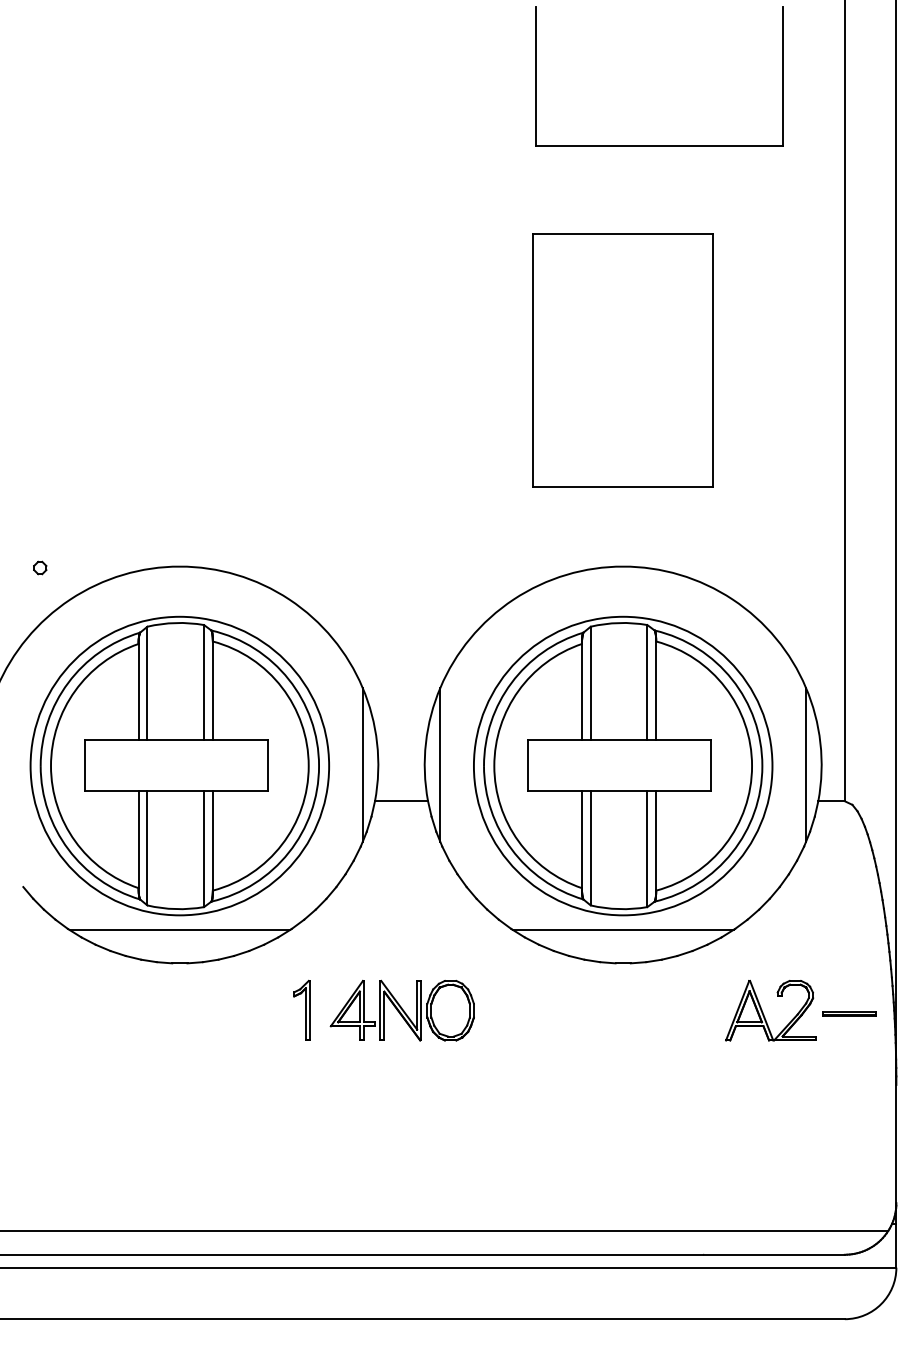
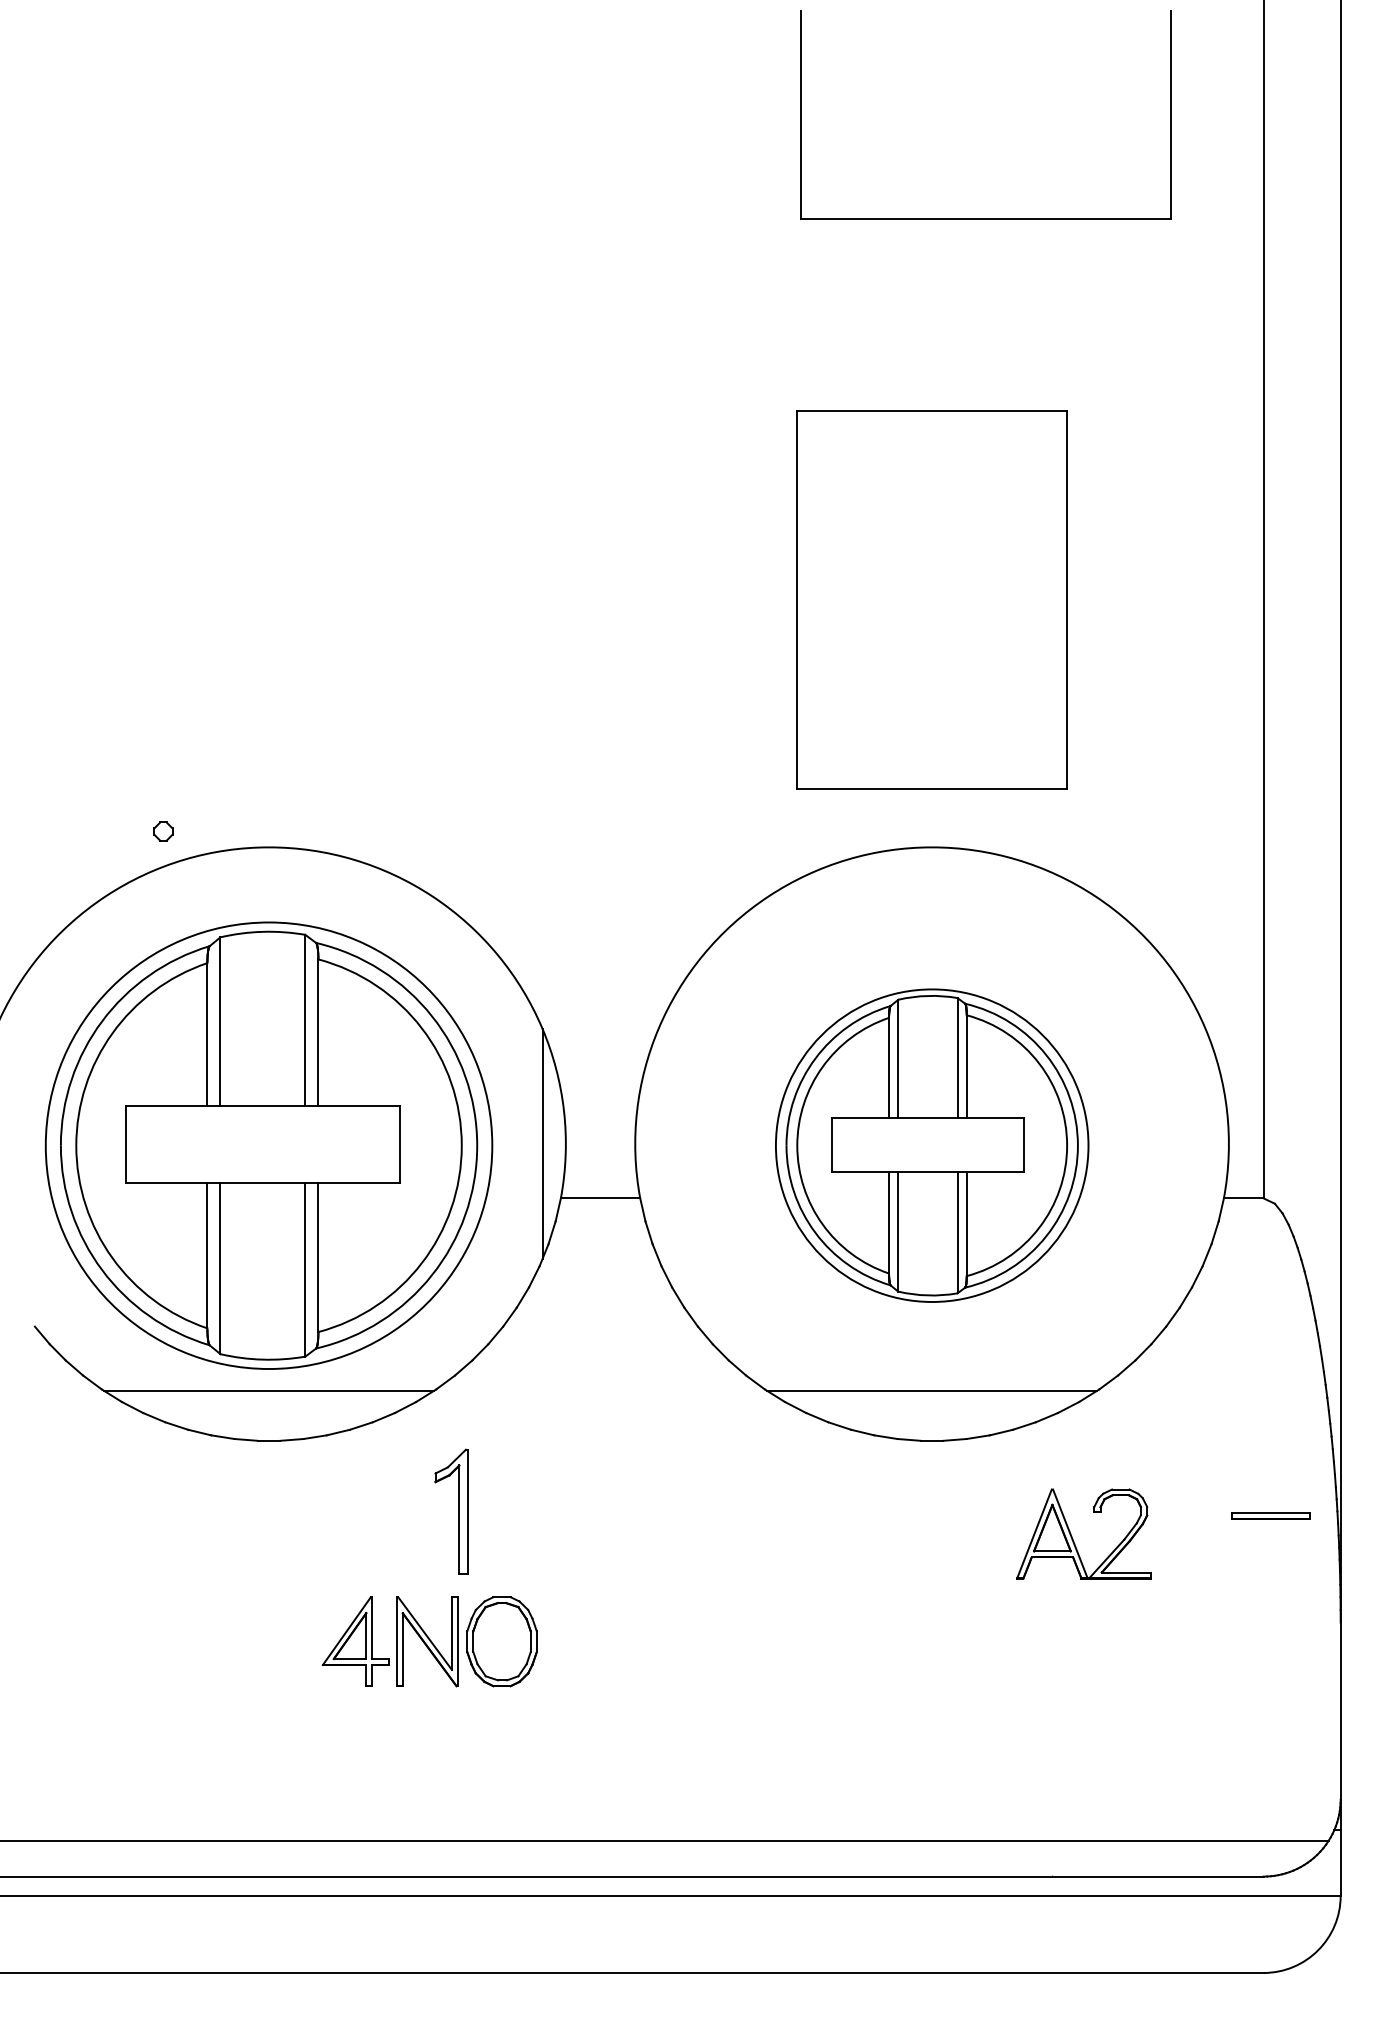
part: (622, 360) -> (931, 600), moved
part: (40, 567) -> (163, 830), moved
line: (440, 764) -> (658, 1143), removed
line: (806, 764) -> (1206, 1143), removed
part: (623, 765) -> (932, 1144), size x0.7
part: (301, 1009) -> (450, 1509), size x1.4
part: (401, 1010) -> (428, 1641), moved
part: (764, 1014) -> (1074, 1539), moved

